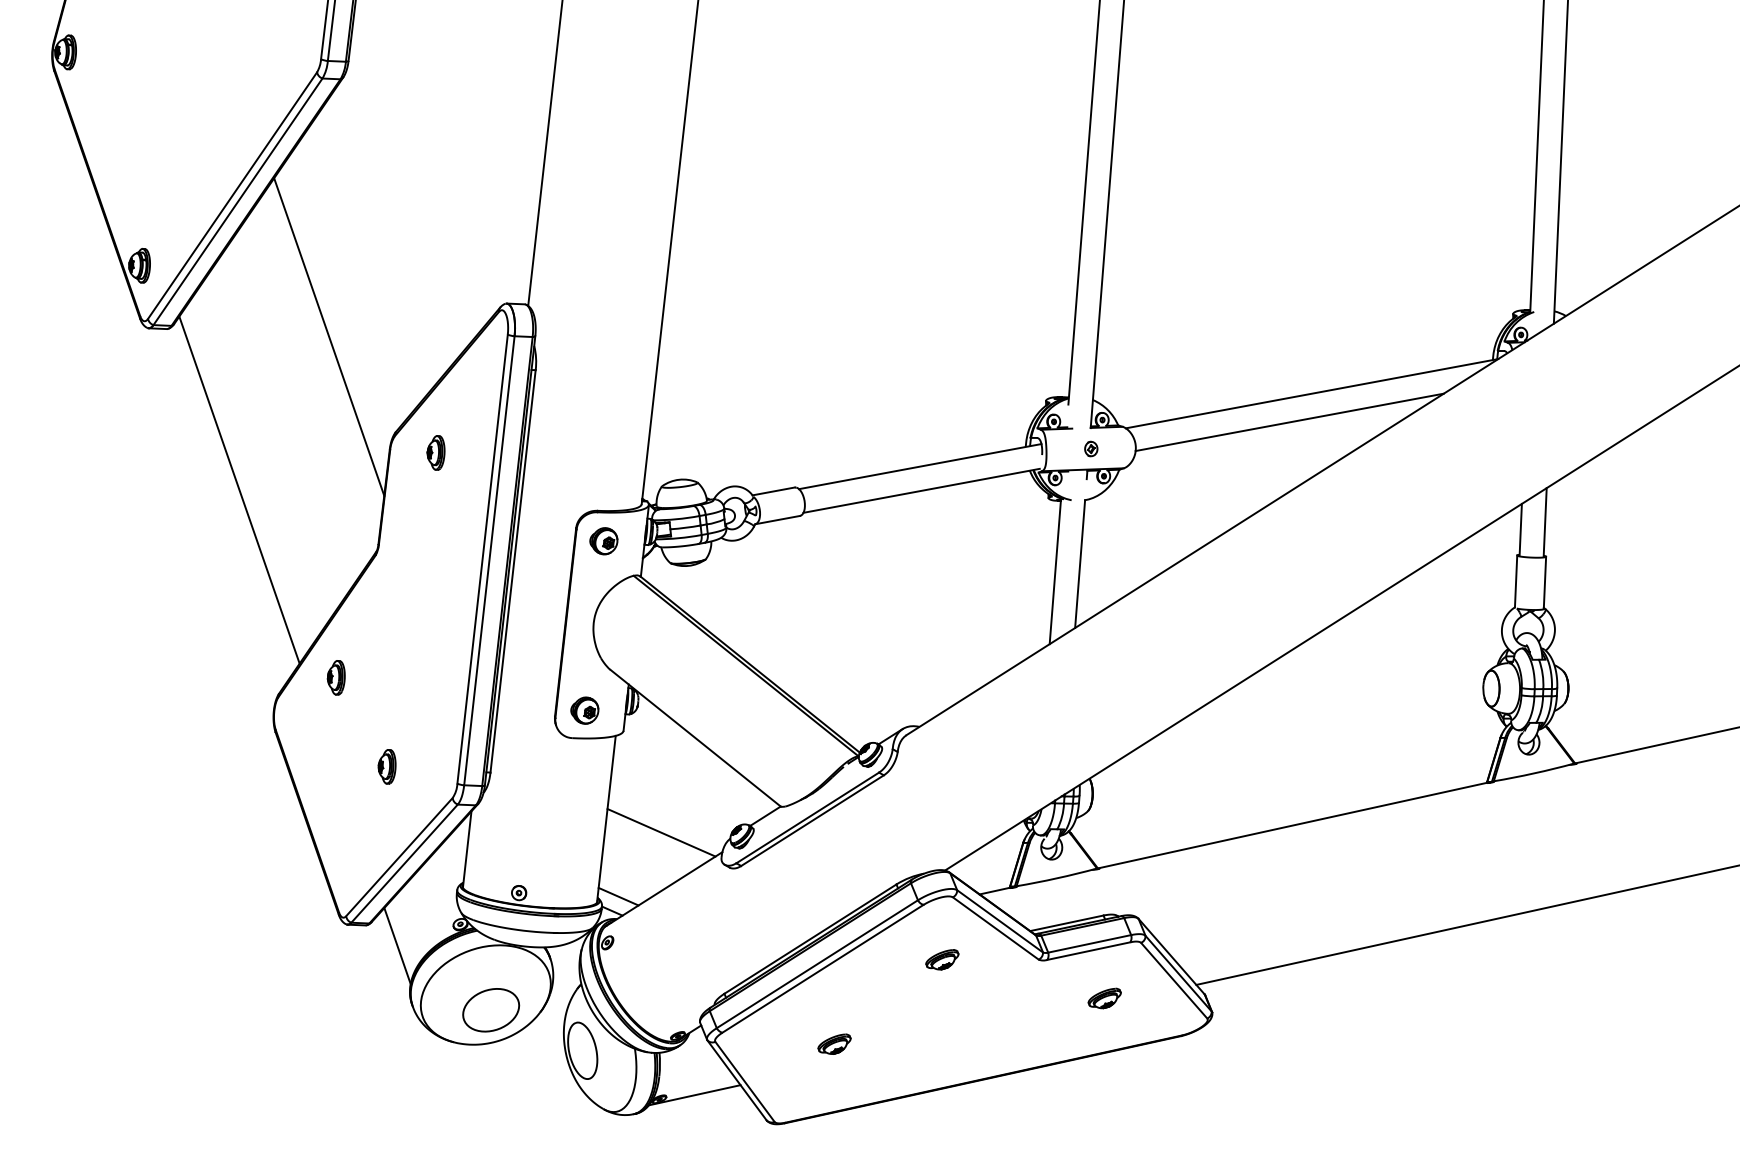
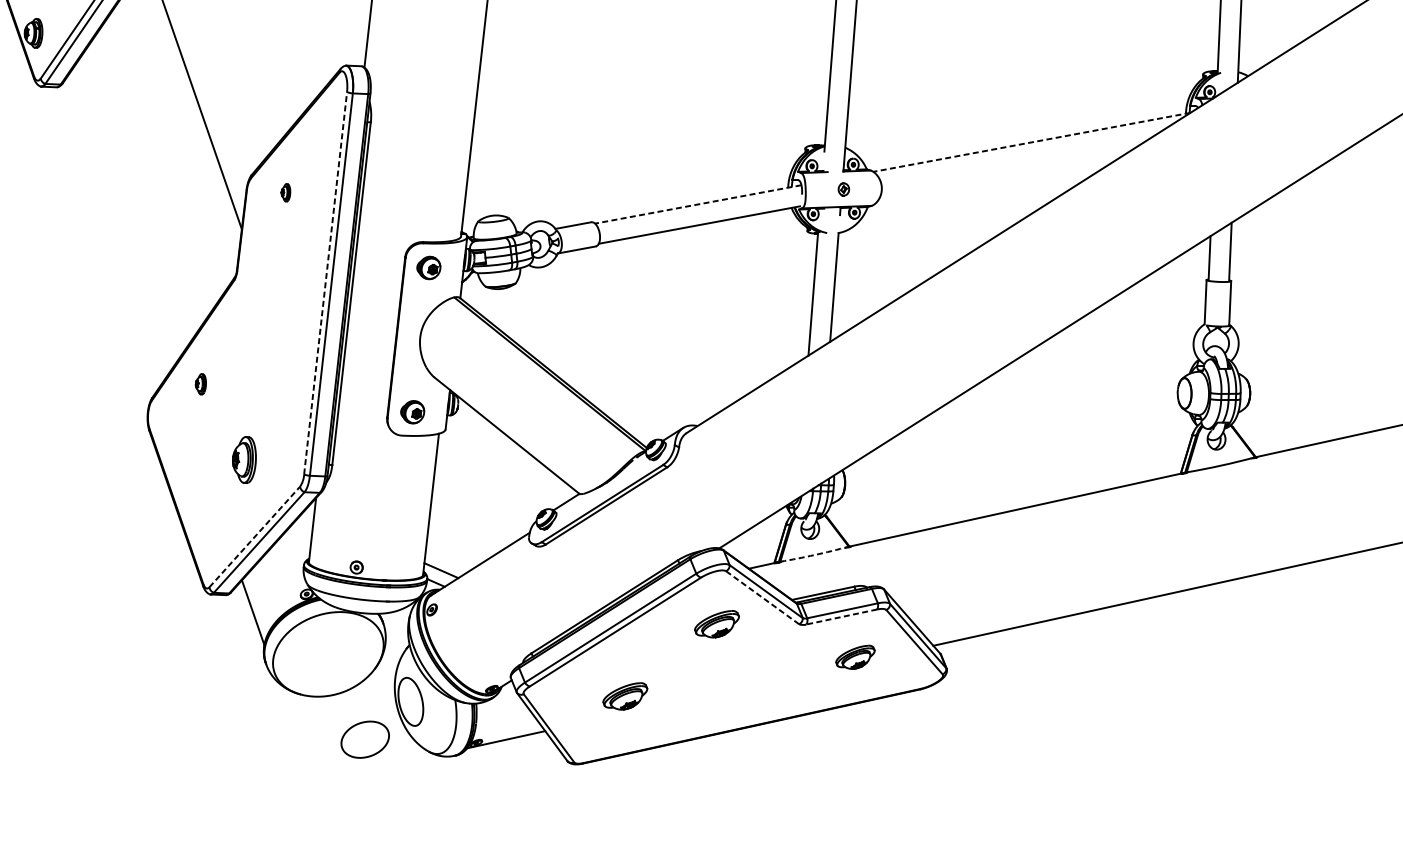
line: (1311, 393) -> (1031, 142), solid -> dashed
line: (1289, 422) -> (1012, 166), removed
part: (435, 452) -> (285, 192), size x0.6
line: (919, 466) -> (697, 204), solid -> dashed
line: (239, 489) -> (118, 223), removed
line: (482, 559) -> (325, 283), solid -> dashed
part: (335, 677) -> (200, 384), size x0.7
part: (386, 766) -> (243, 459), size x1.6
line: (661, 832) -> (477, 515), removed
line: (399, 857) -> (254, 537), solid -> dashed
arc: (1057, 878) -> (815, 555), solid -> dashed
line: (995, 928) -> (762, 597), solid -> dashed
line: (1088, 951) -> (841, 617), solid -> dashed
part: (942, 959) -> (717, 624), size x1.6
part: (1104, 998) -> (855, 657), size x1.4
part: (491, 1010) -> (365, 739), moved
part: (834, 1043) -> (625, 695), size x1.6

